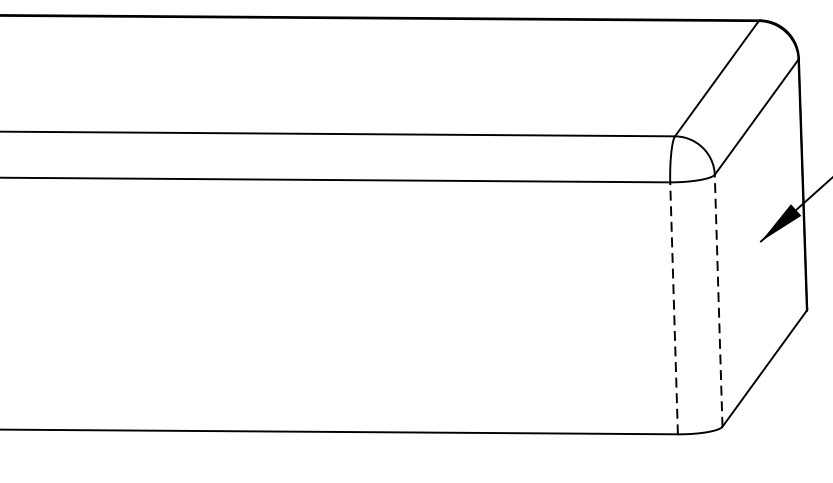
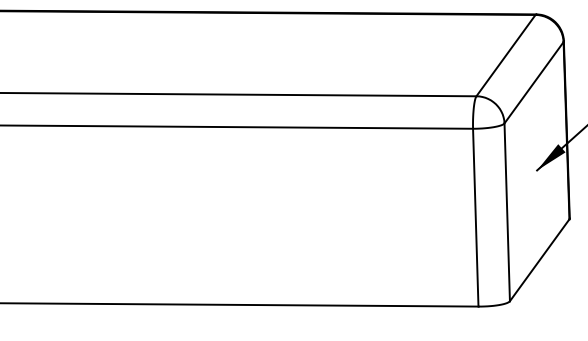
line: (719, 301) -> (507, 212), dashed -> solid
line: (673, 308) -> (475, 217), dashed -> solid

